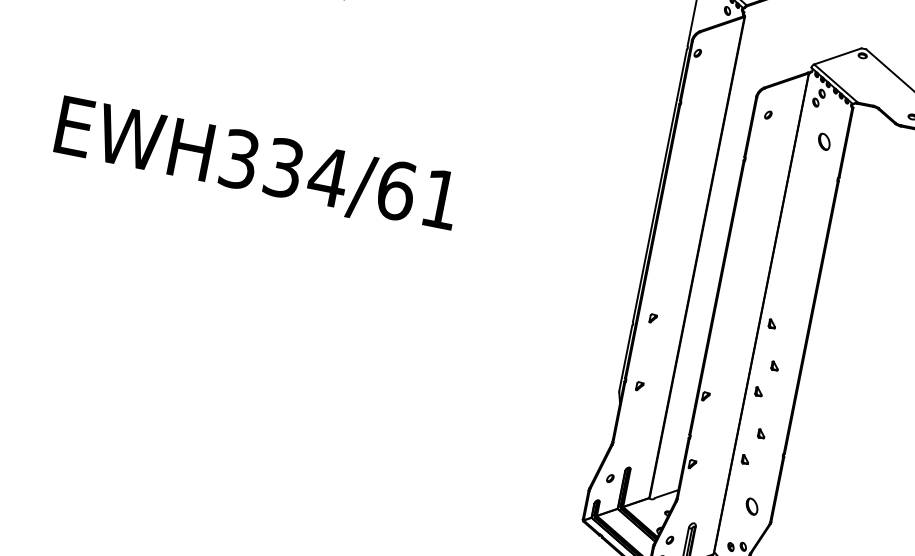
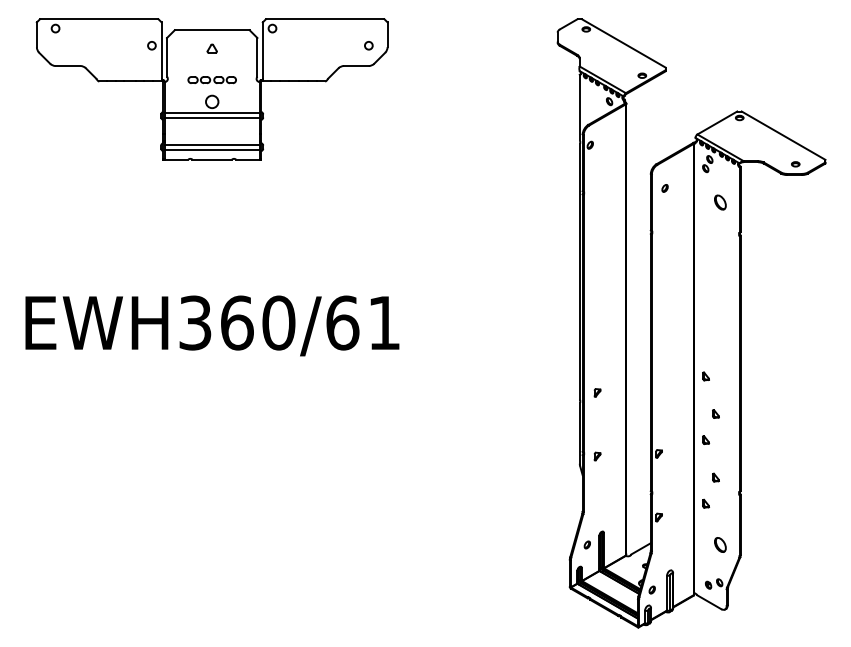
text: (306, 172) -> (258, 322), EWH334/61 -> EWH360/61

